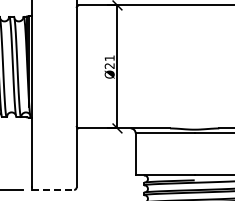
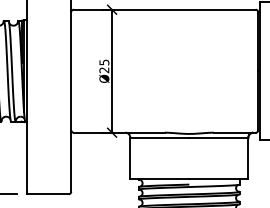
text: (109, 58) -> (104, 62), Ø21 -> Ø25
line: (52, 190) -> (47, 194), dashed -> solid

